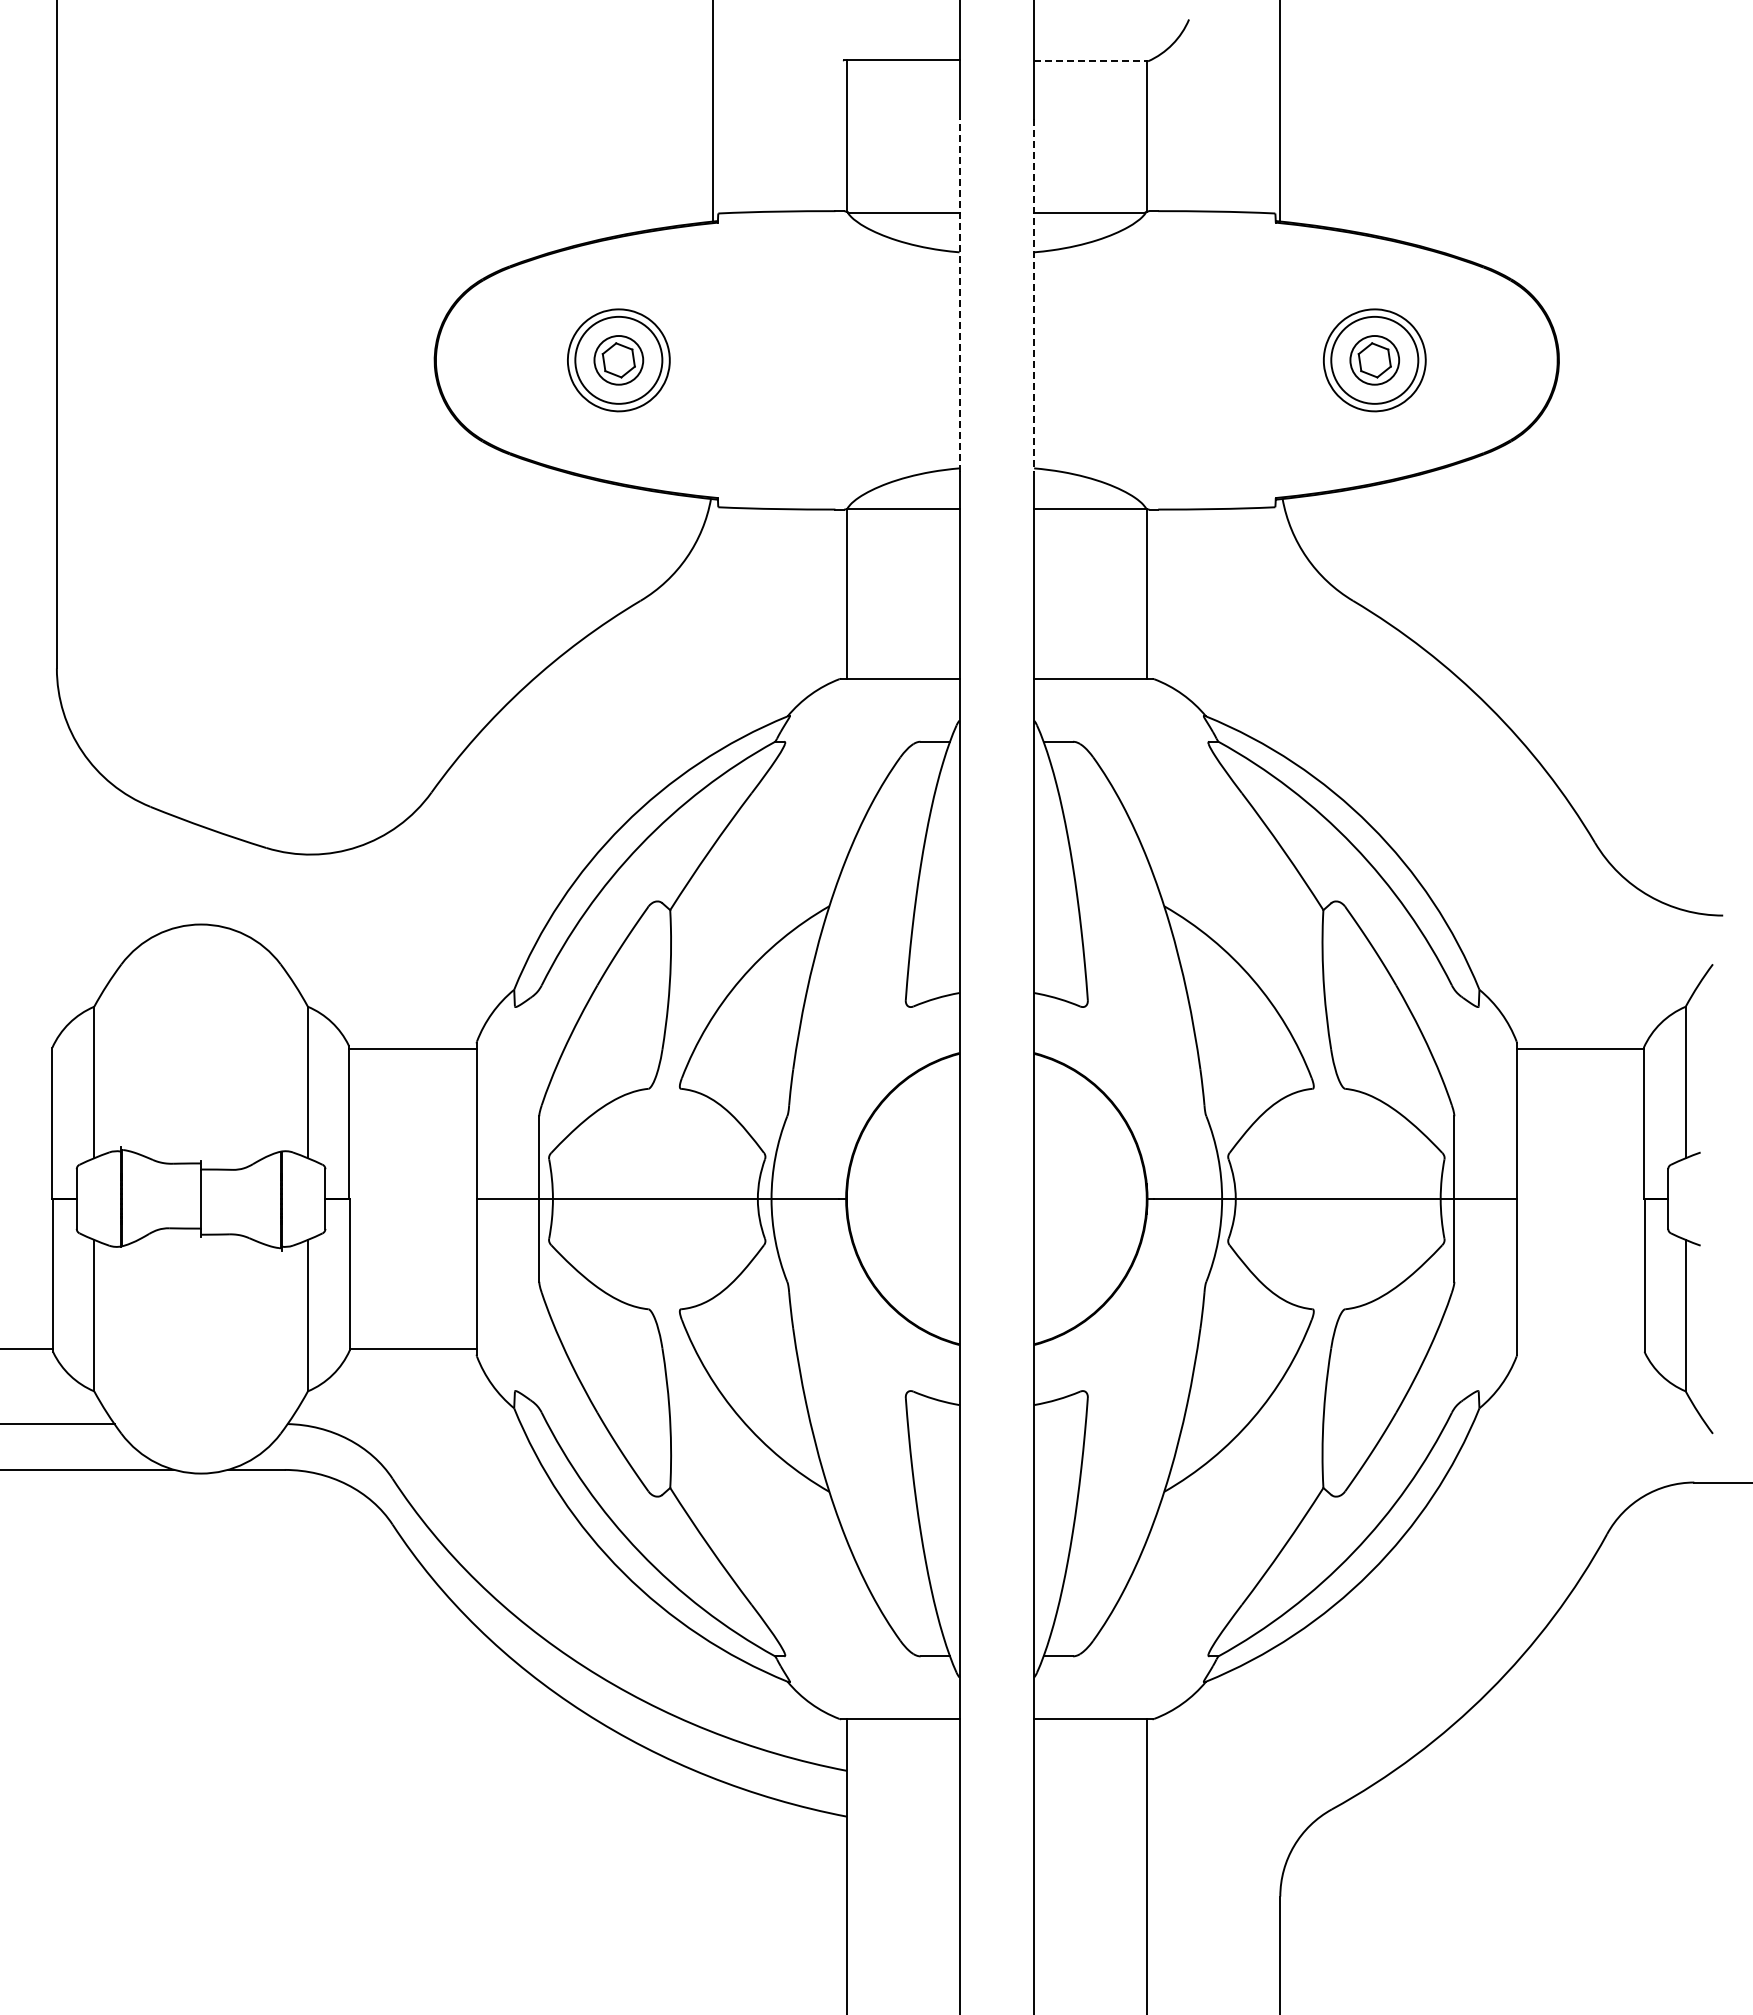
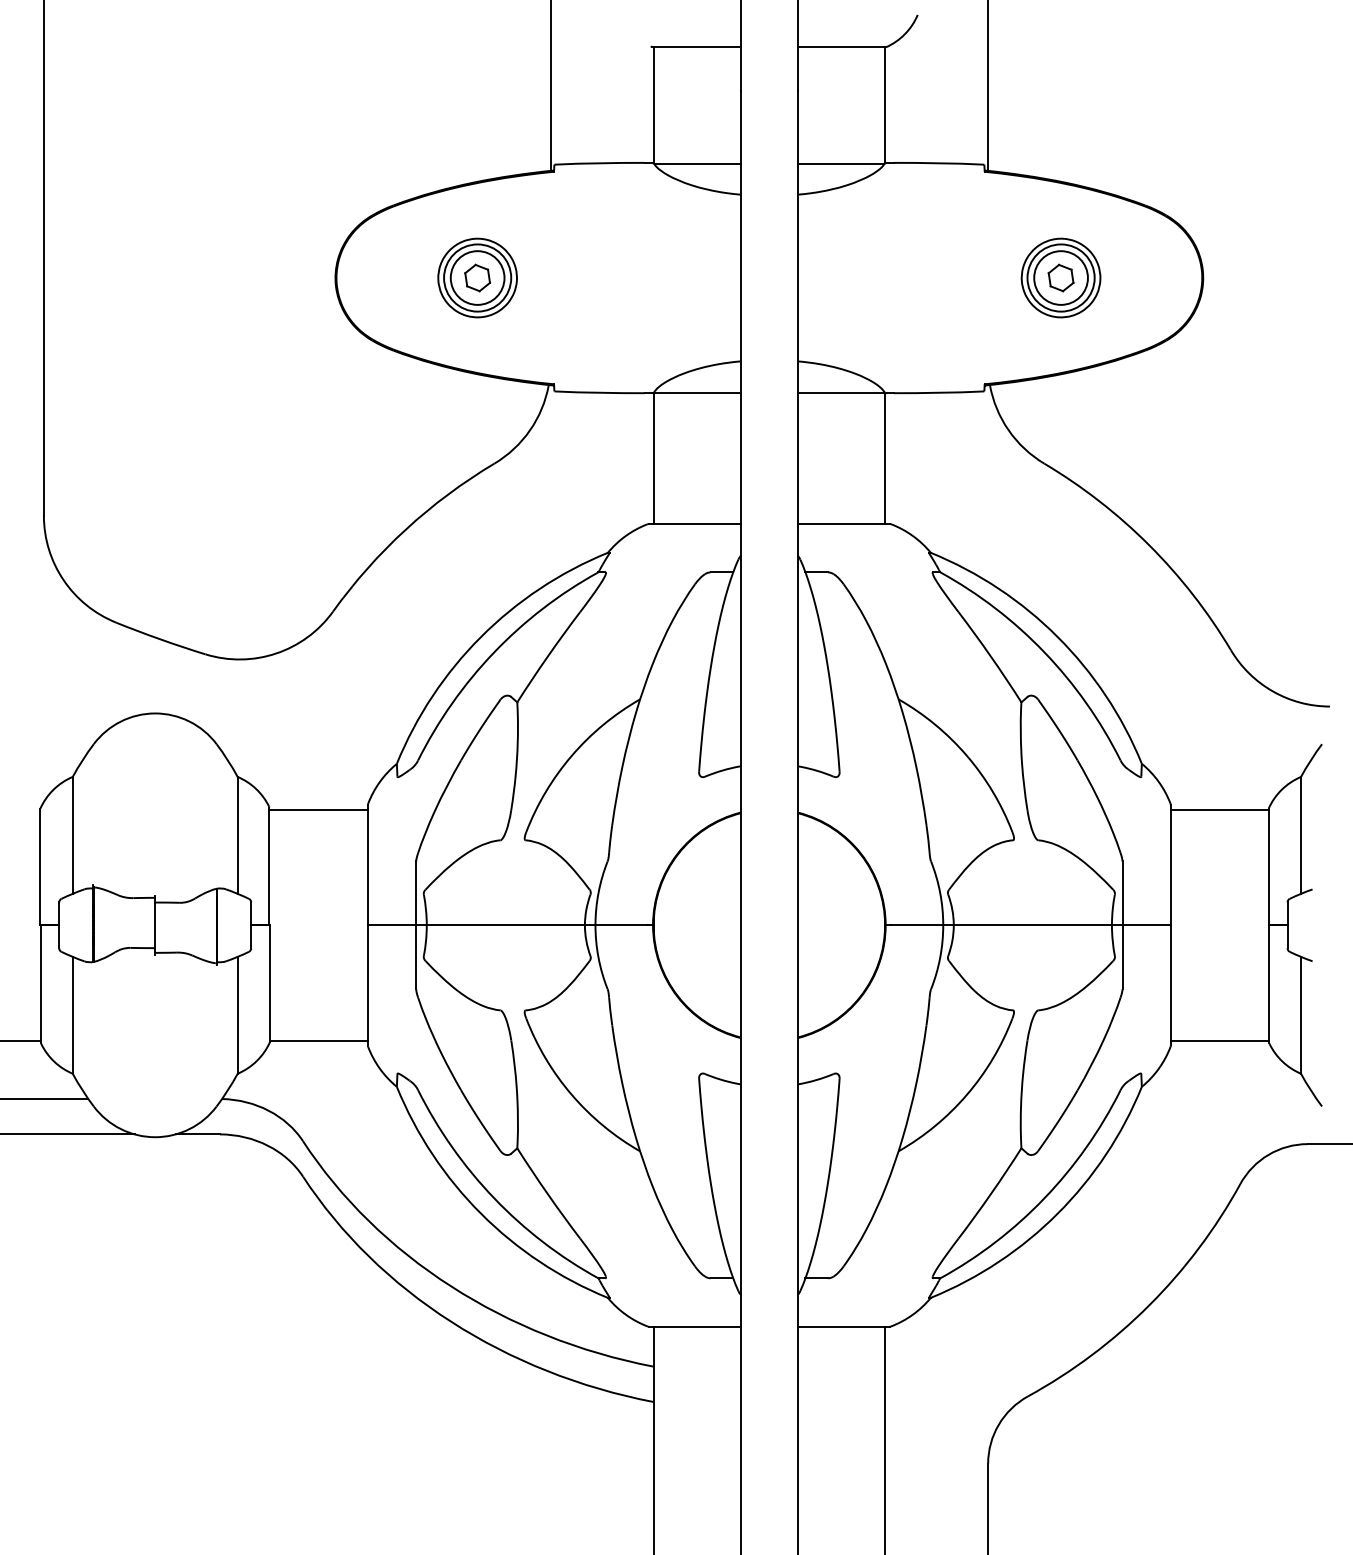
line: (1091, 61) -> (842, 47), dashed -> solid
line: (959, 295) -> (740, 227), dashed -> solid
line: (1034, 295) -> (798, 227), dashed -> solid
circle: (618, 360) -> (477, 278), size x1.43
circle: (1374, 360) -> (1060, 278), size x1.43
line: (1580, 1349) -> (1219, 1041), added

